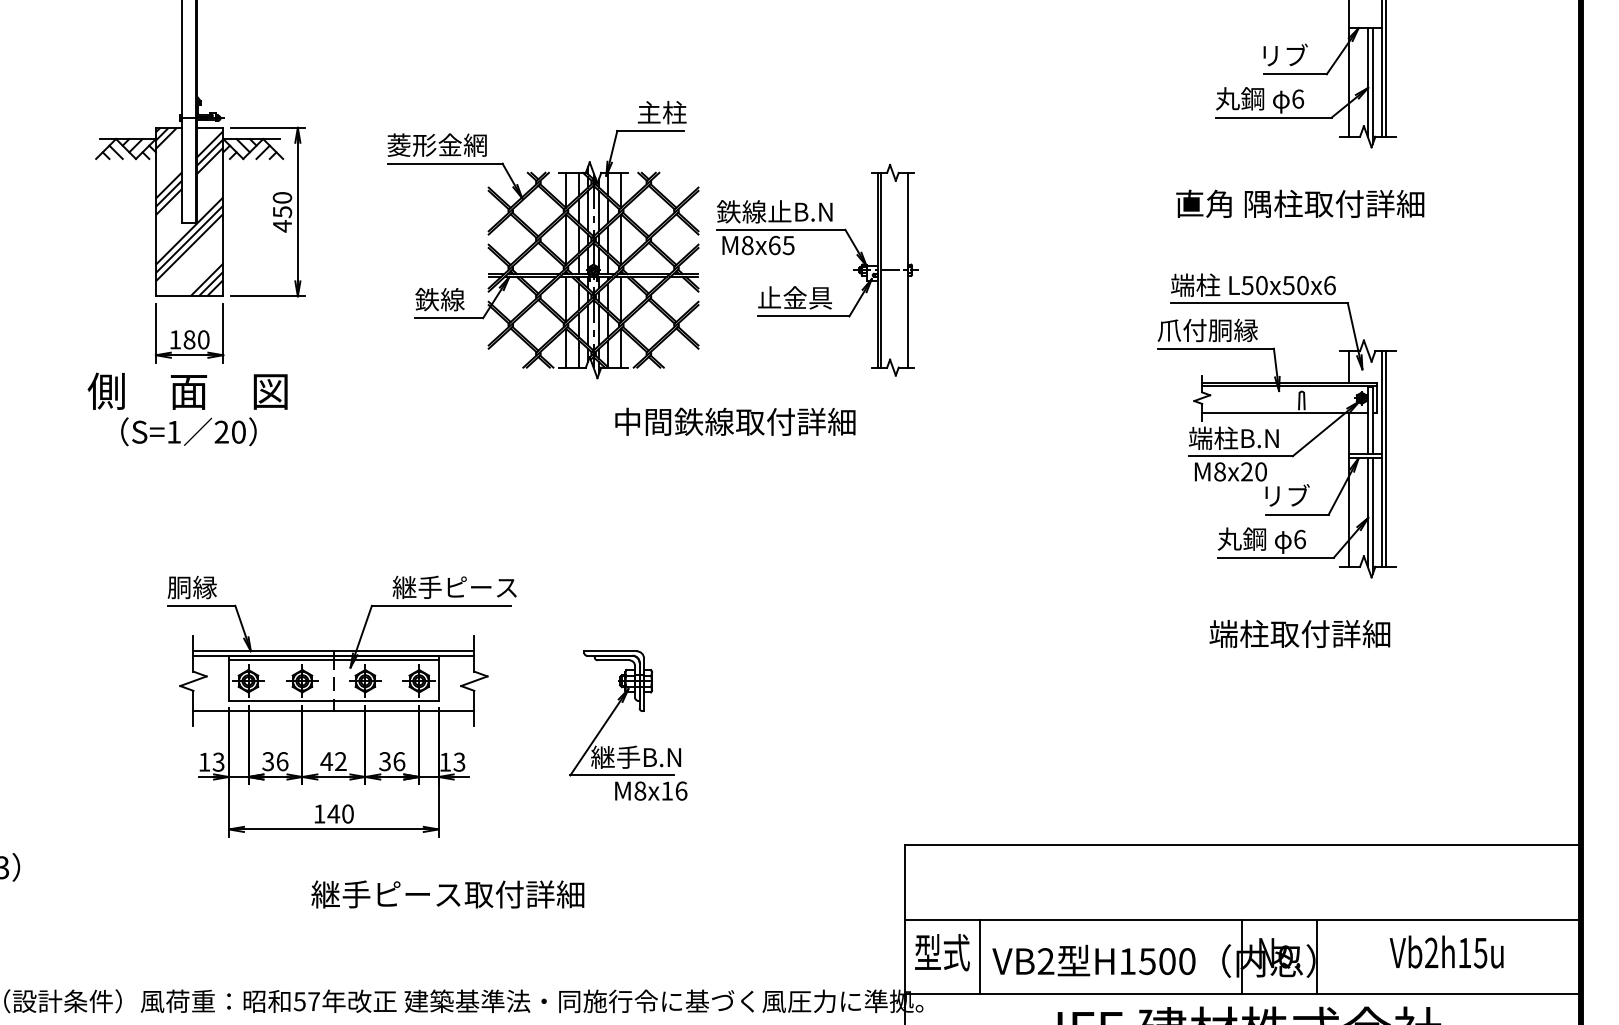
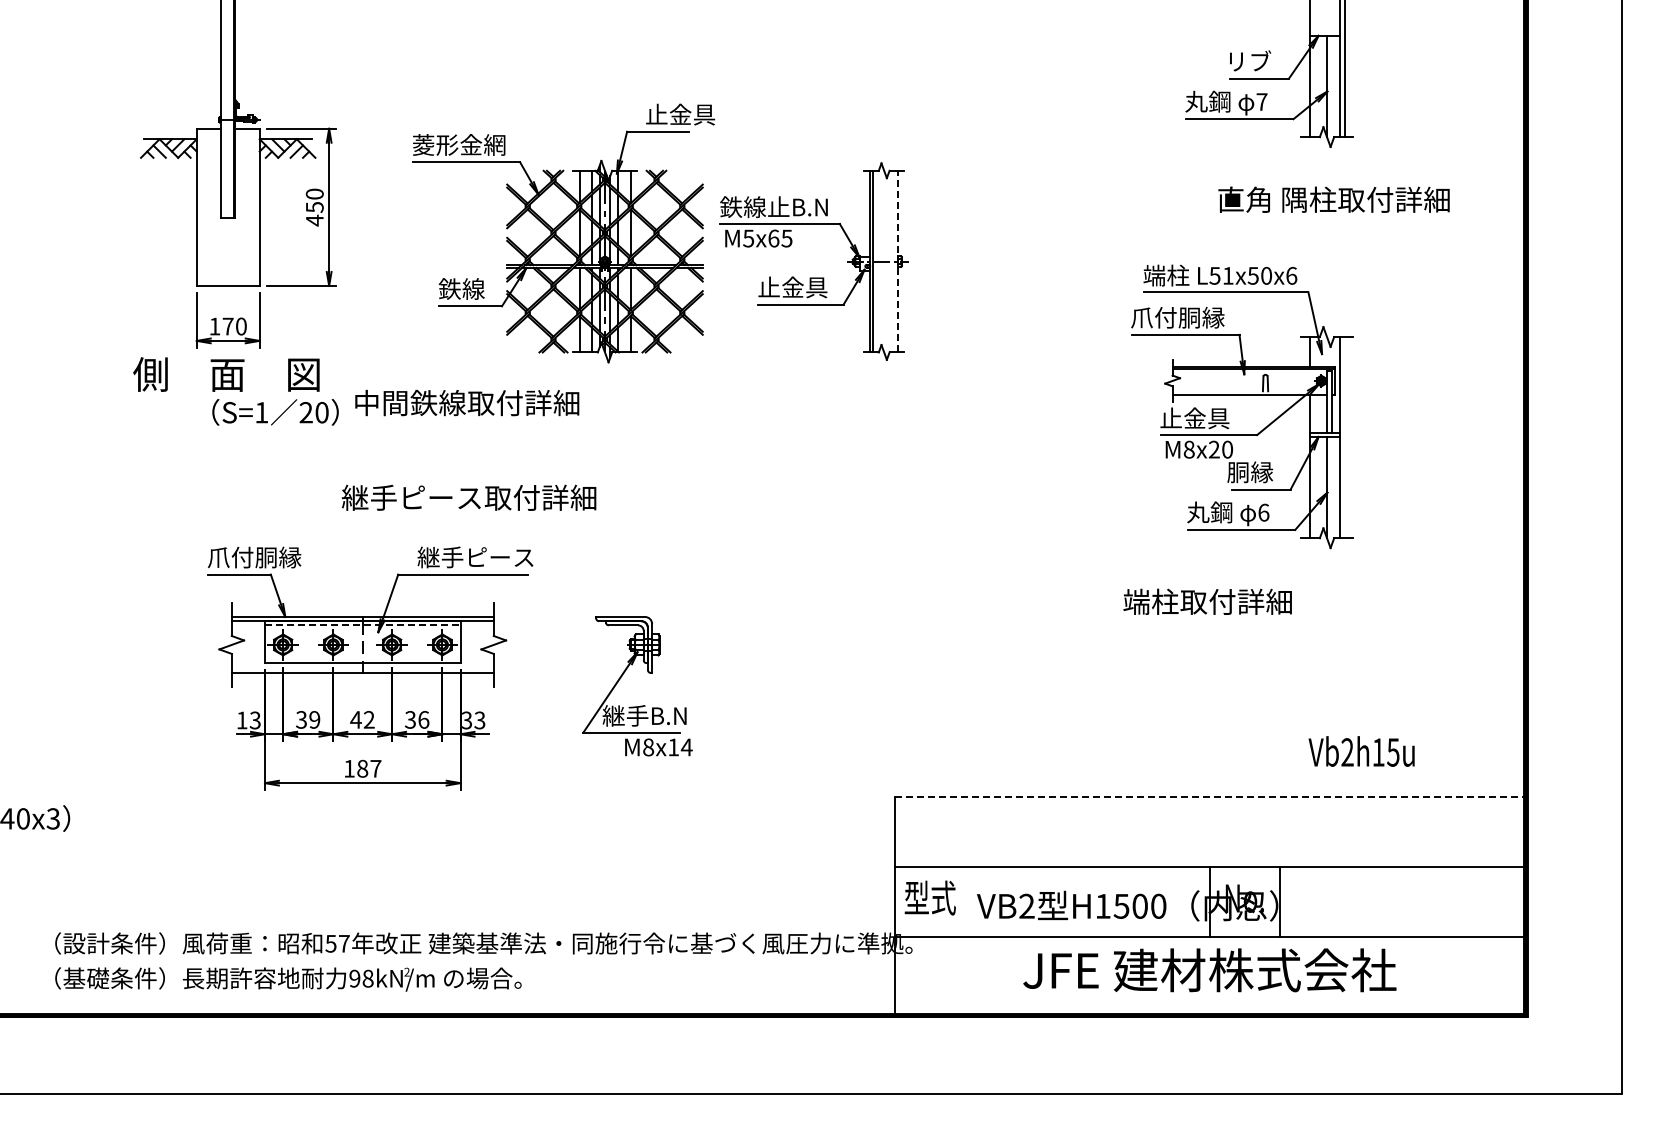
line: (1372, 85) -> (1331, 89), removed
text: (1297, 98) -> (1261, 101), 6 -> 7
text: (674, 112) -> (680, 114), 主柱 -> 止金具
text: (1299, 203) -> (1333, 199), moved
hatch: (188, 211) -> (227, 206), removed
text: (747, 245) -> (748, 238), M8x65 -> M5x65
line: (908, 270) -> (898, 261), solid -> dashed
text: (1262, 285) -> (1228, 275), L50x50x6 -> L51x50x6
text: (188, 339) -> (227, 326), 180 -> 170
text: (735, 421) -> (467, 402), moved
text: (188, 432) -> (275, 412), moved
text: (1233, 438) -> (1201, 418), 端柱B.N -> 止金具
line: (1386, 458) -> (1344, 437), removed
text: (1285, 496) -> (1250, 472), リブ -> 胴縁
line: (1372, 515) -> (1331, 490), removed
text: (217, 587) -> (254, 557), 胴縁 -> 爪付胴縁
text: (1299, 633) -> (1207, 601), moved
line: (333, 660) -> (362, 625), solid -> dashed
text: (282, 761) -> (314, 719), 36 -> 39
text: (445, 762) -> (466, 720), 13 -> 33
text: (680, 791) -> (686, 747), M8x16 -> M8x14
text: (340, 813) -> (368, 768), 140 -> 187
line: (1242, 844) -> (1210, 797), solid -> dashed
text: (447, 894) -> (468, 497), moved
text: (1446, 952) -> (1361, 751), moved
line: (980, 957) -> (965, 902), removed

